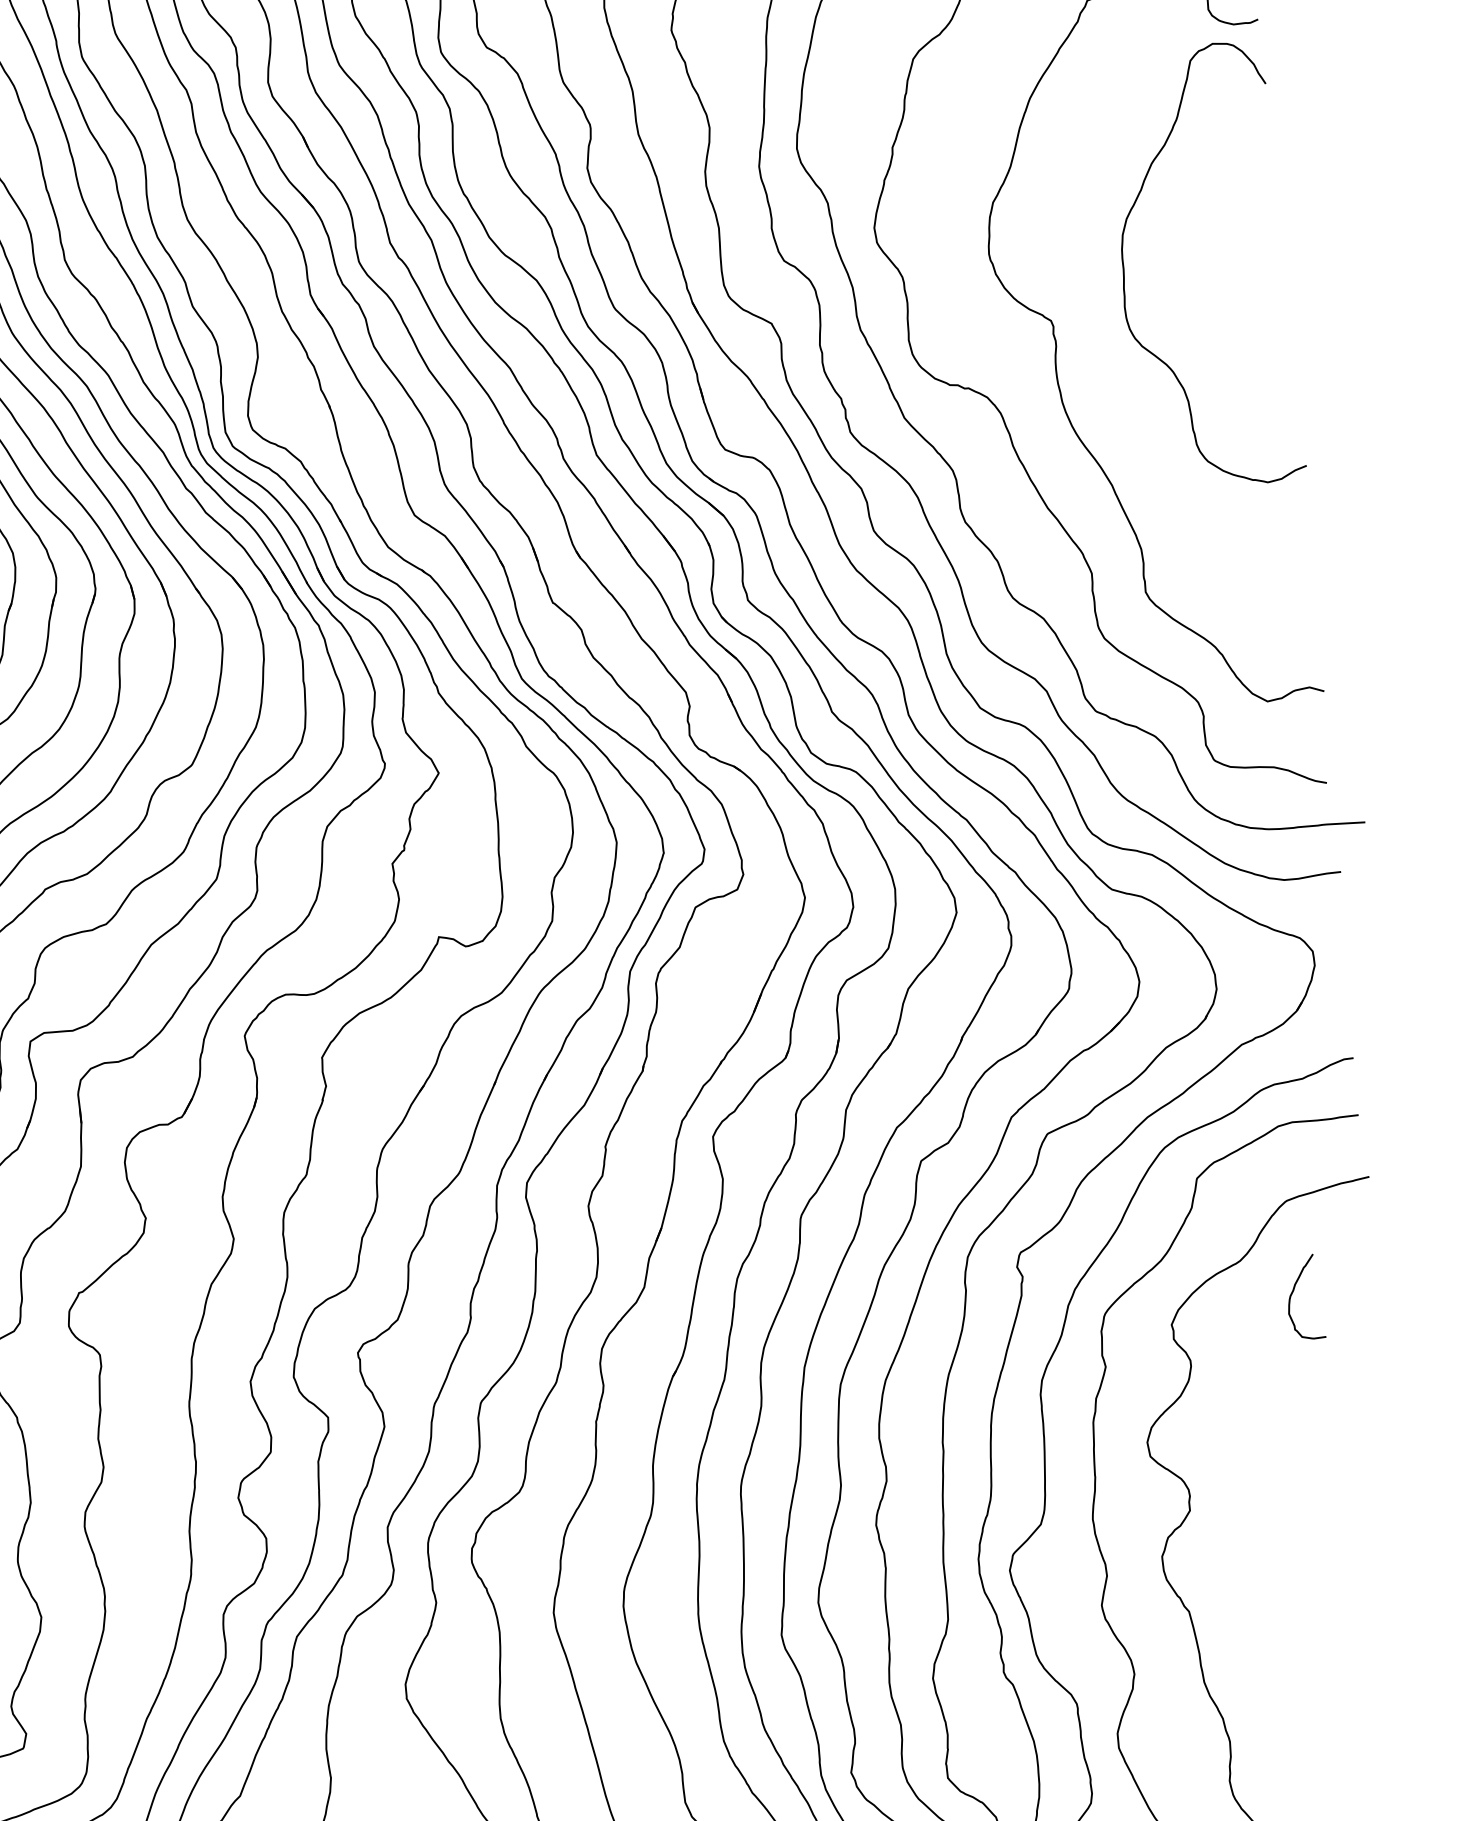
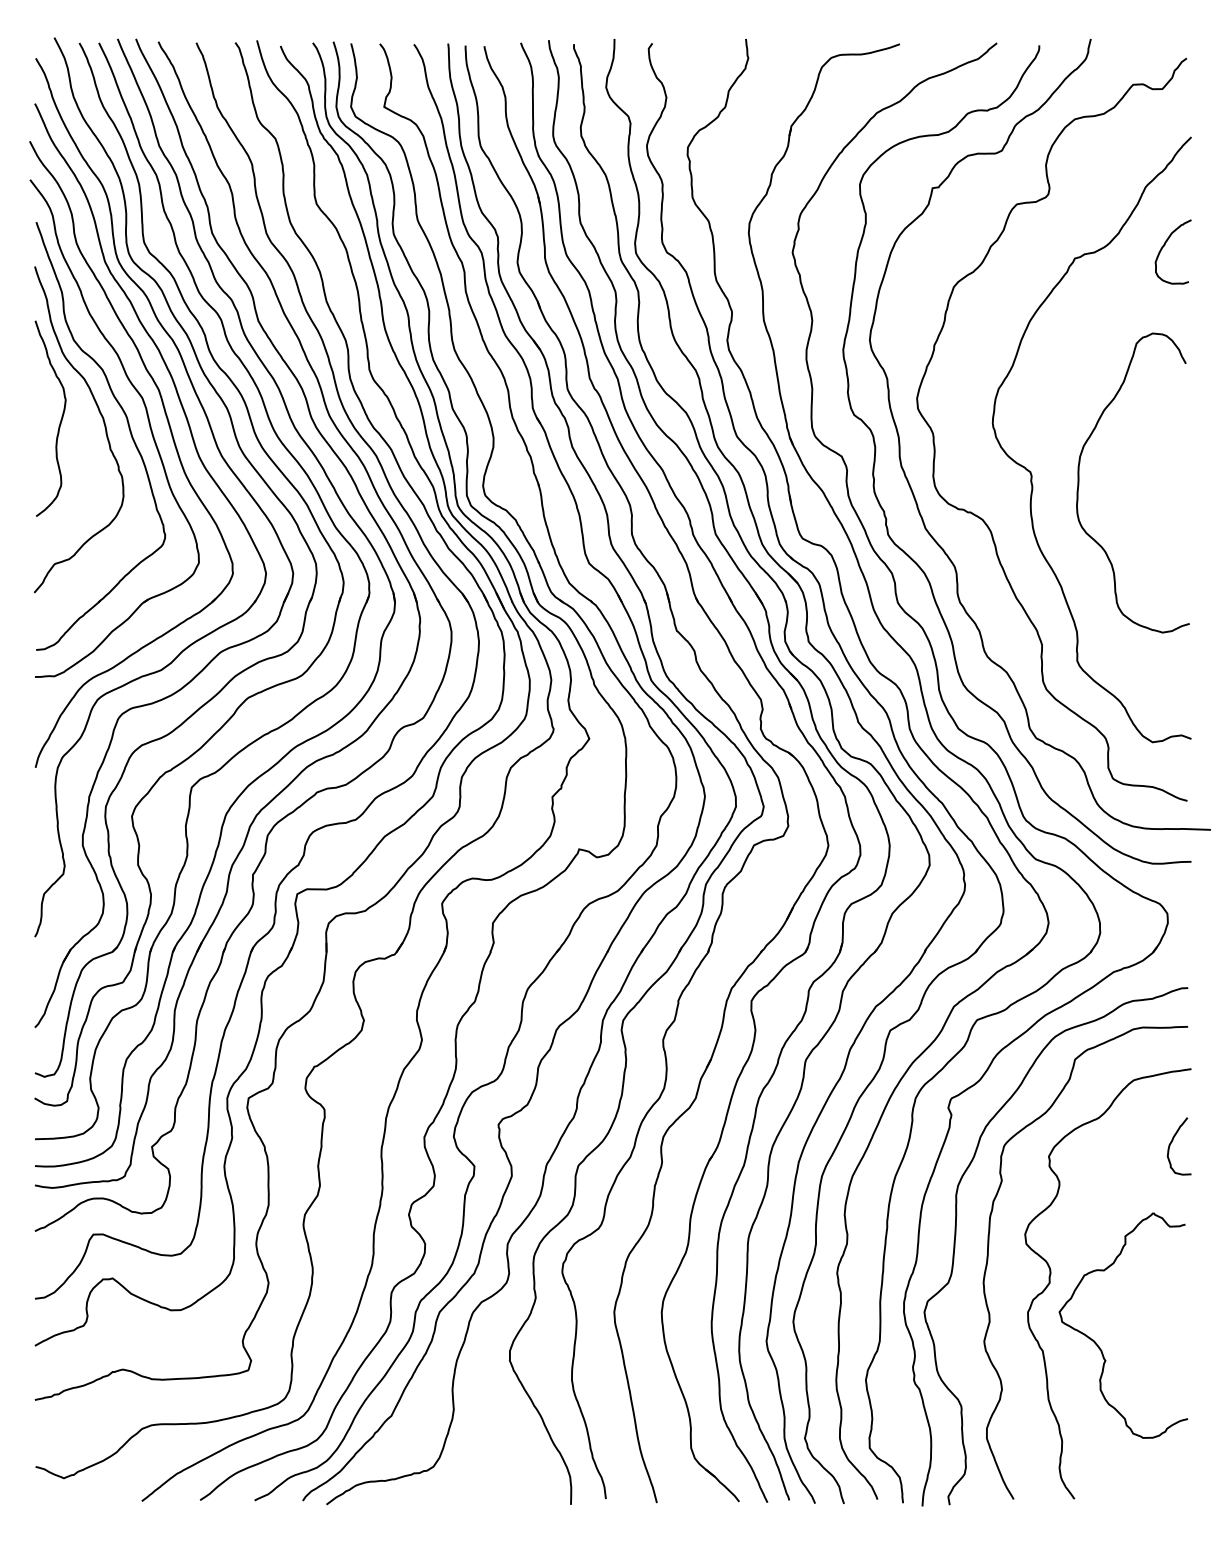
curve: (1125, 272) -> (1079, 482), moved
curve: (1294, 1292) -> (1172, 1142), moved
curve: (1273, 1598) -> (1100, 1347), added

